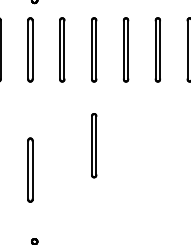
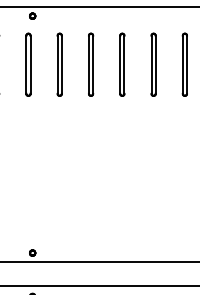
part: (94, 145) -> (91, 158), removed
part: (30, 169) -> (28, 182), removed

